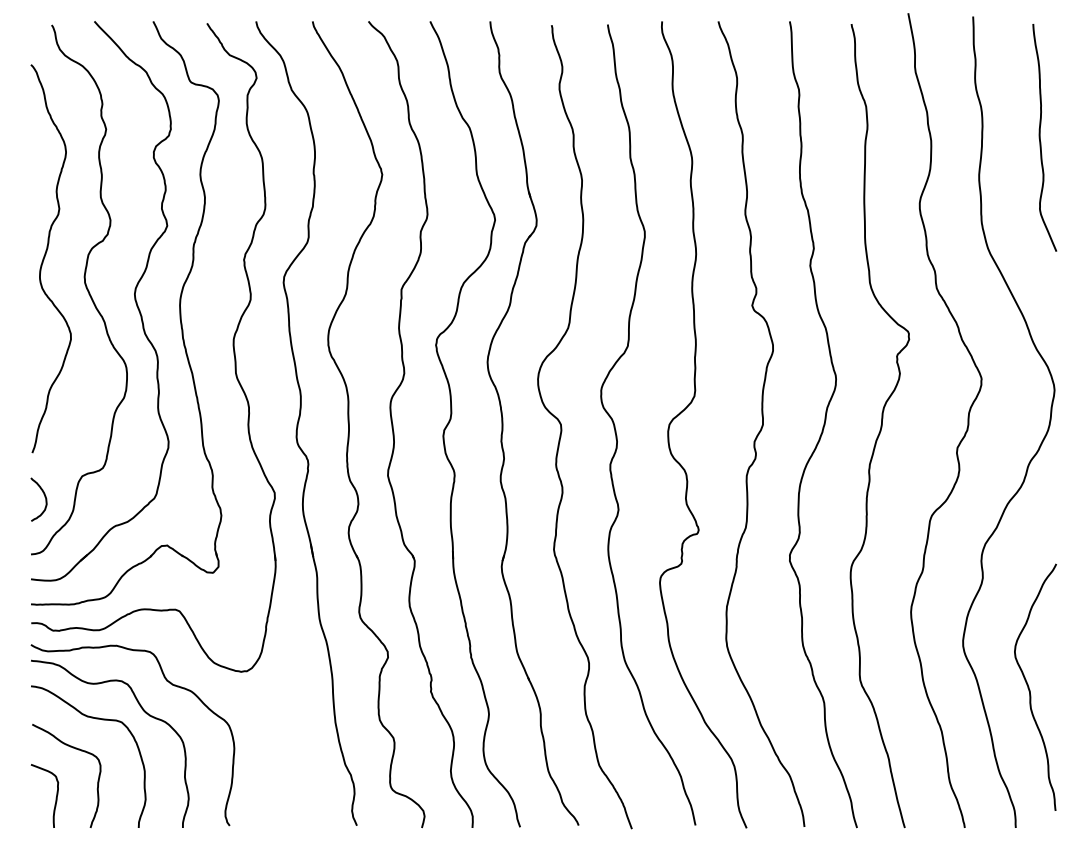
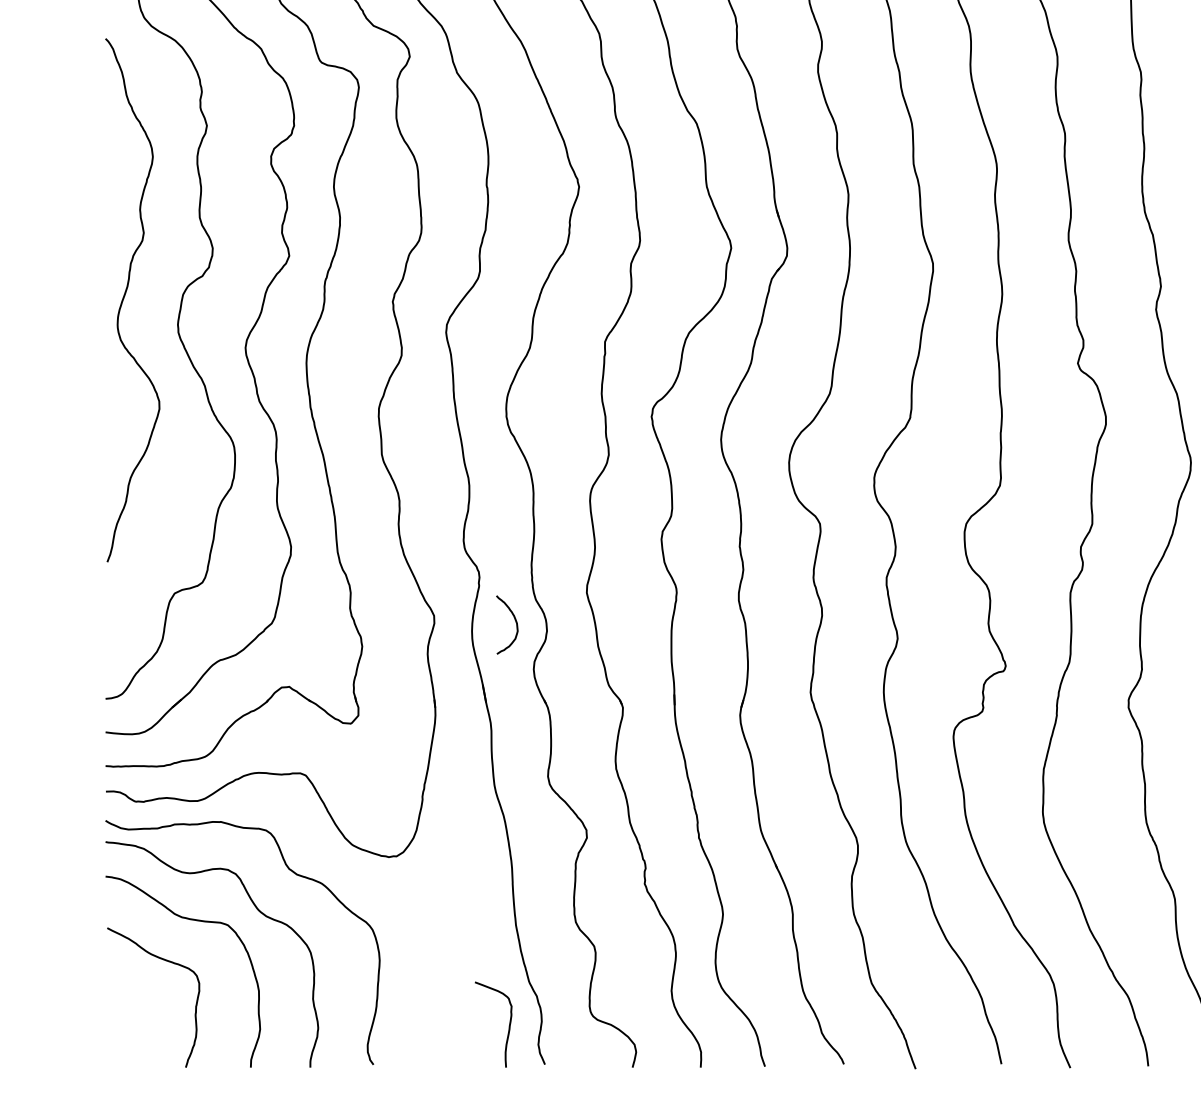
curve: (44, 497) -> (514, 622), moved
curve: (55, 797) -> (507, 1026), moved

